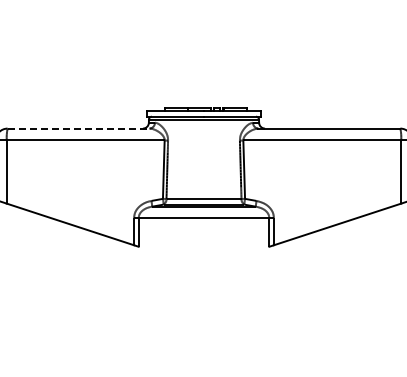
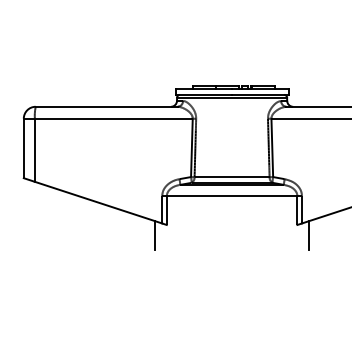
line: (79, 128) -> (107, 106), dashed -> solid
line: (126, 256) -> (154, 234), added
line: (281, 256) -> (309, 234), added

